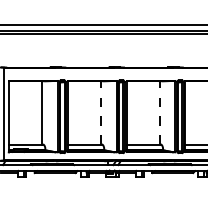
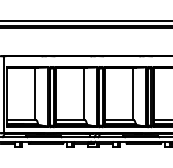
line: (100, 112) -> (83, 93), dashed -> solid
line: (159, 112) -> (132, 93), dashed -> solid

